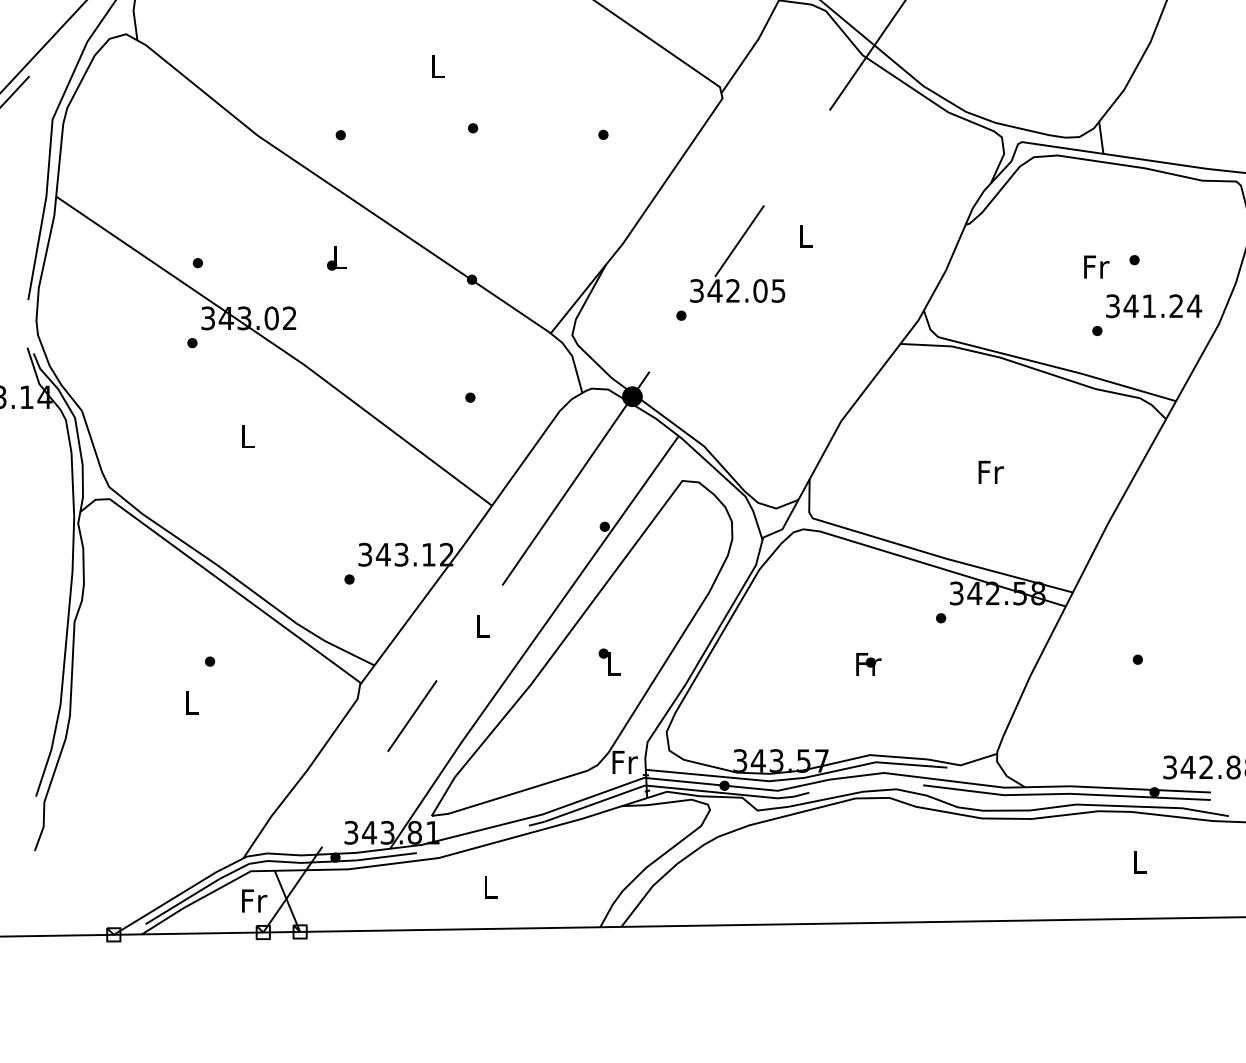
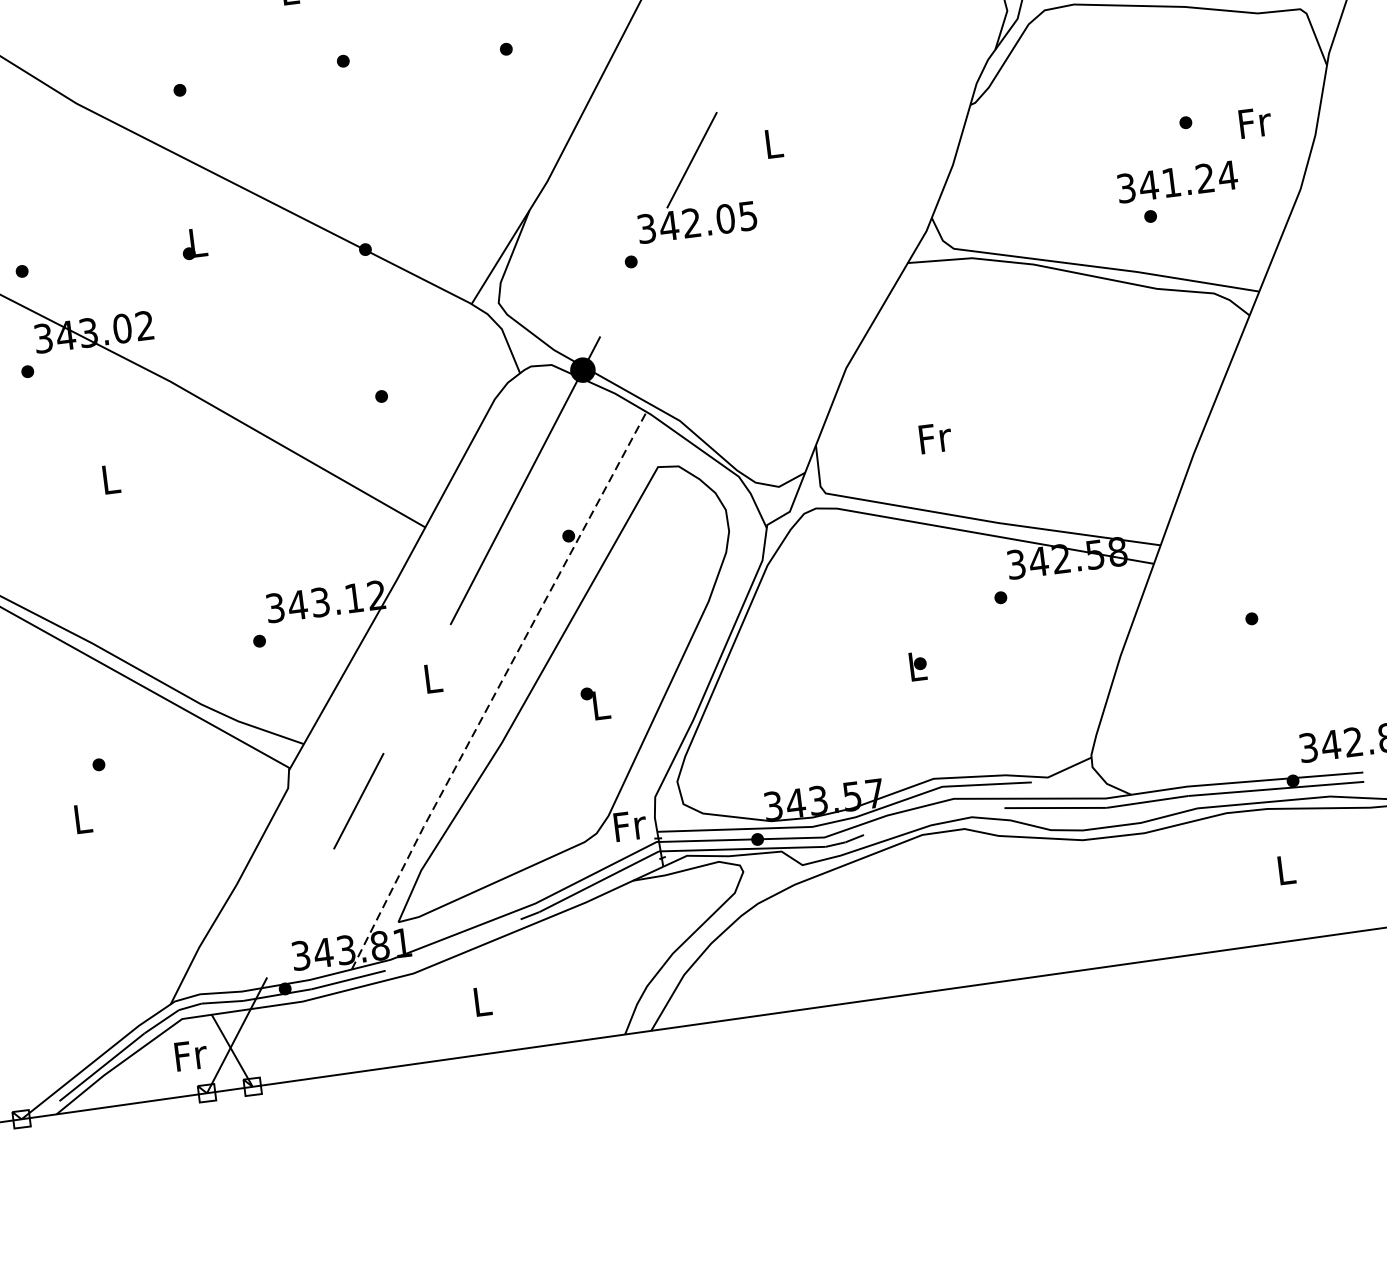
text: (1096, 266) -> (1255, 122), moved
text: (1154, 306) -> (1178, 182), moved
text: (990, 471) -> (934, 437), moved
line: (532, 642) -> (496, 691), solid -> dashed
text: (868, 664) -> (917, 666), Fr -> L

